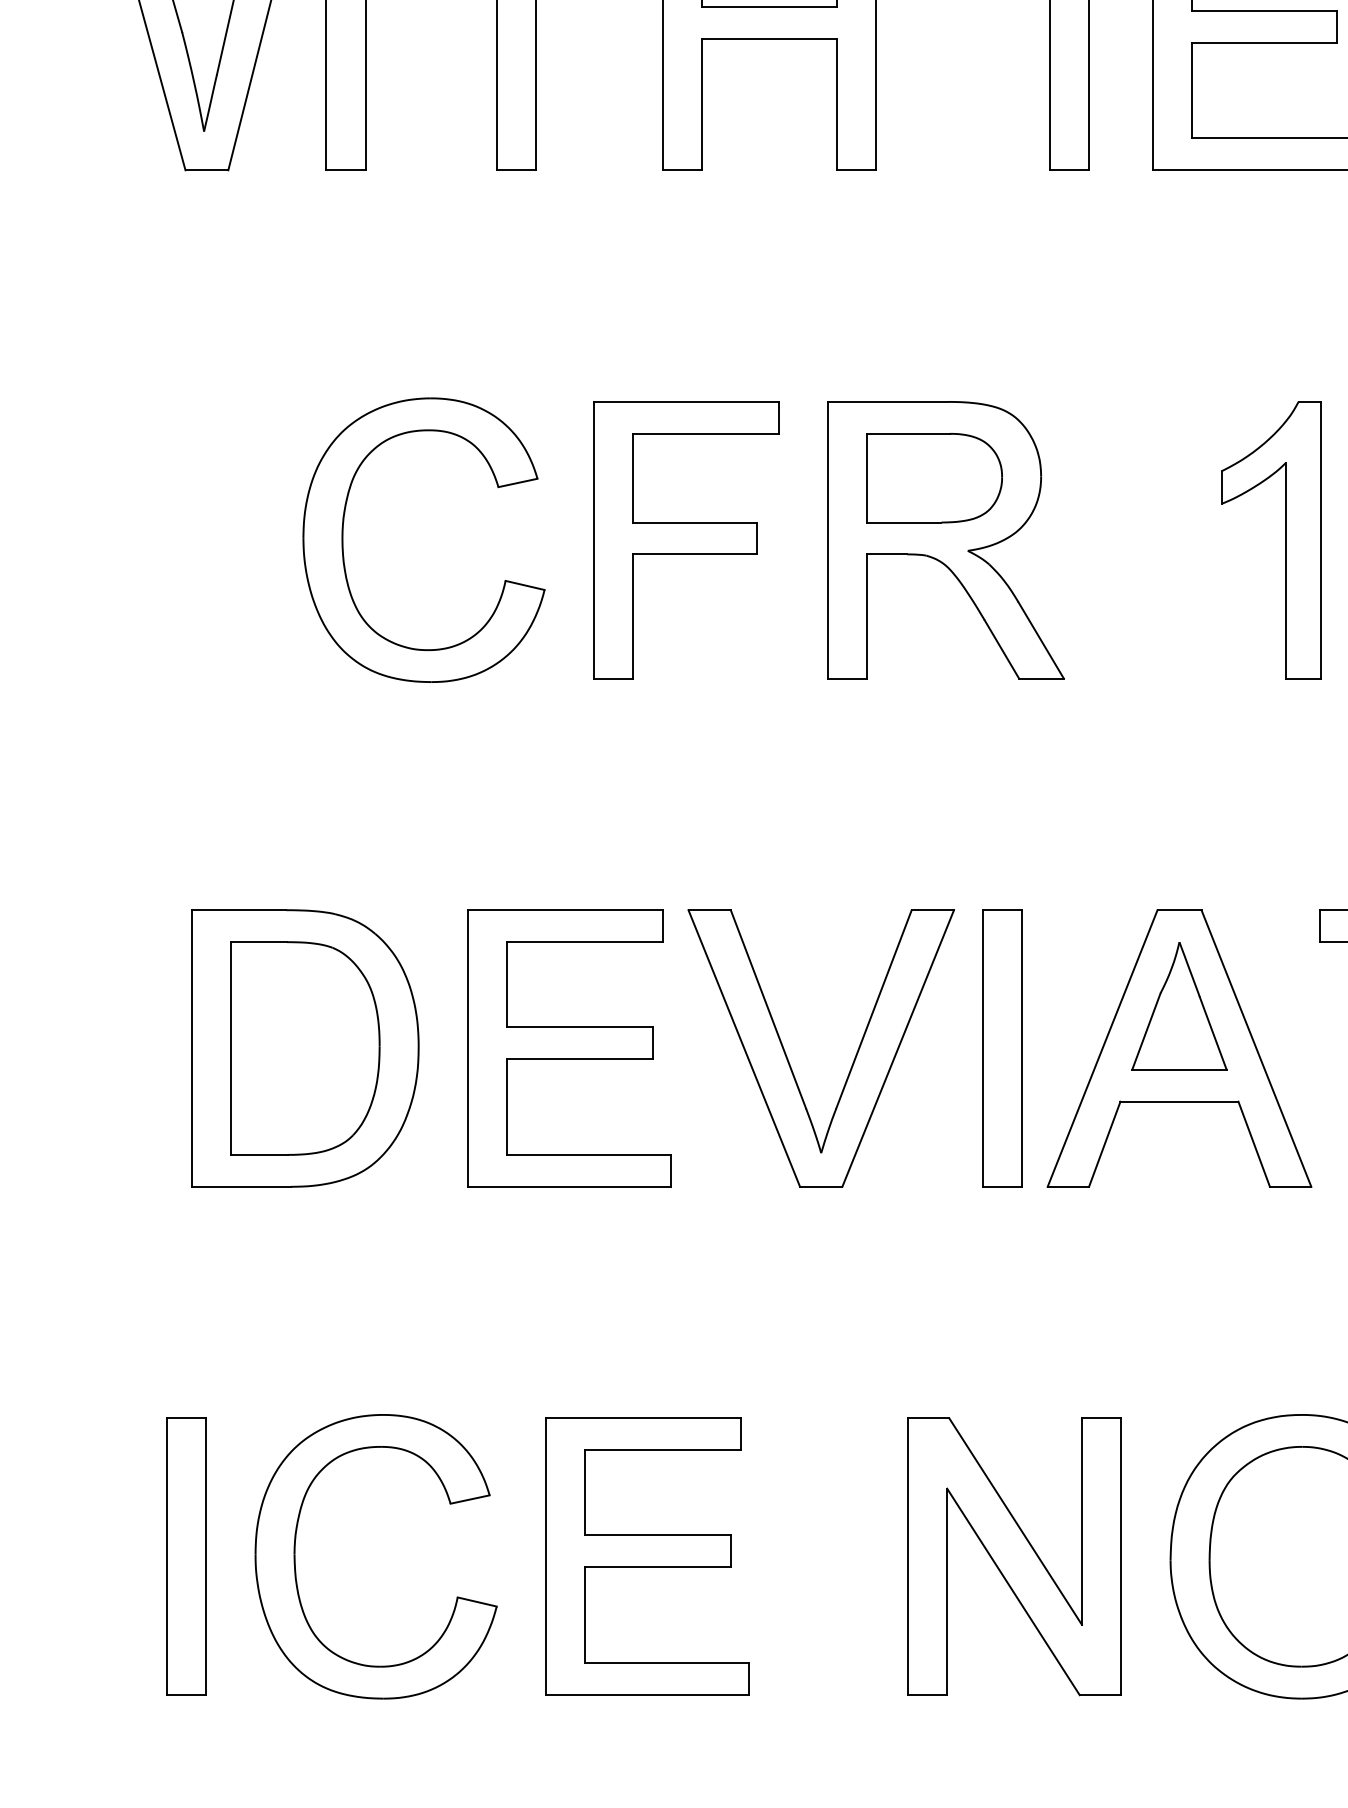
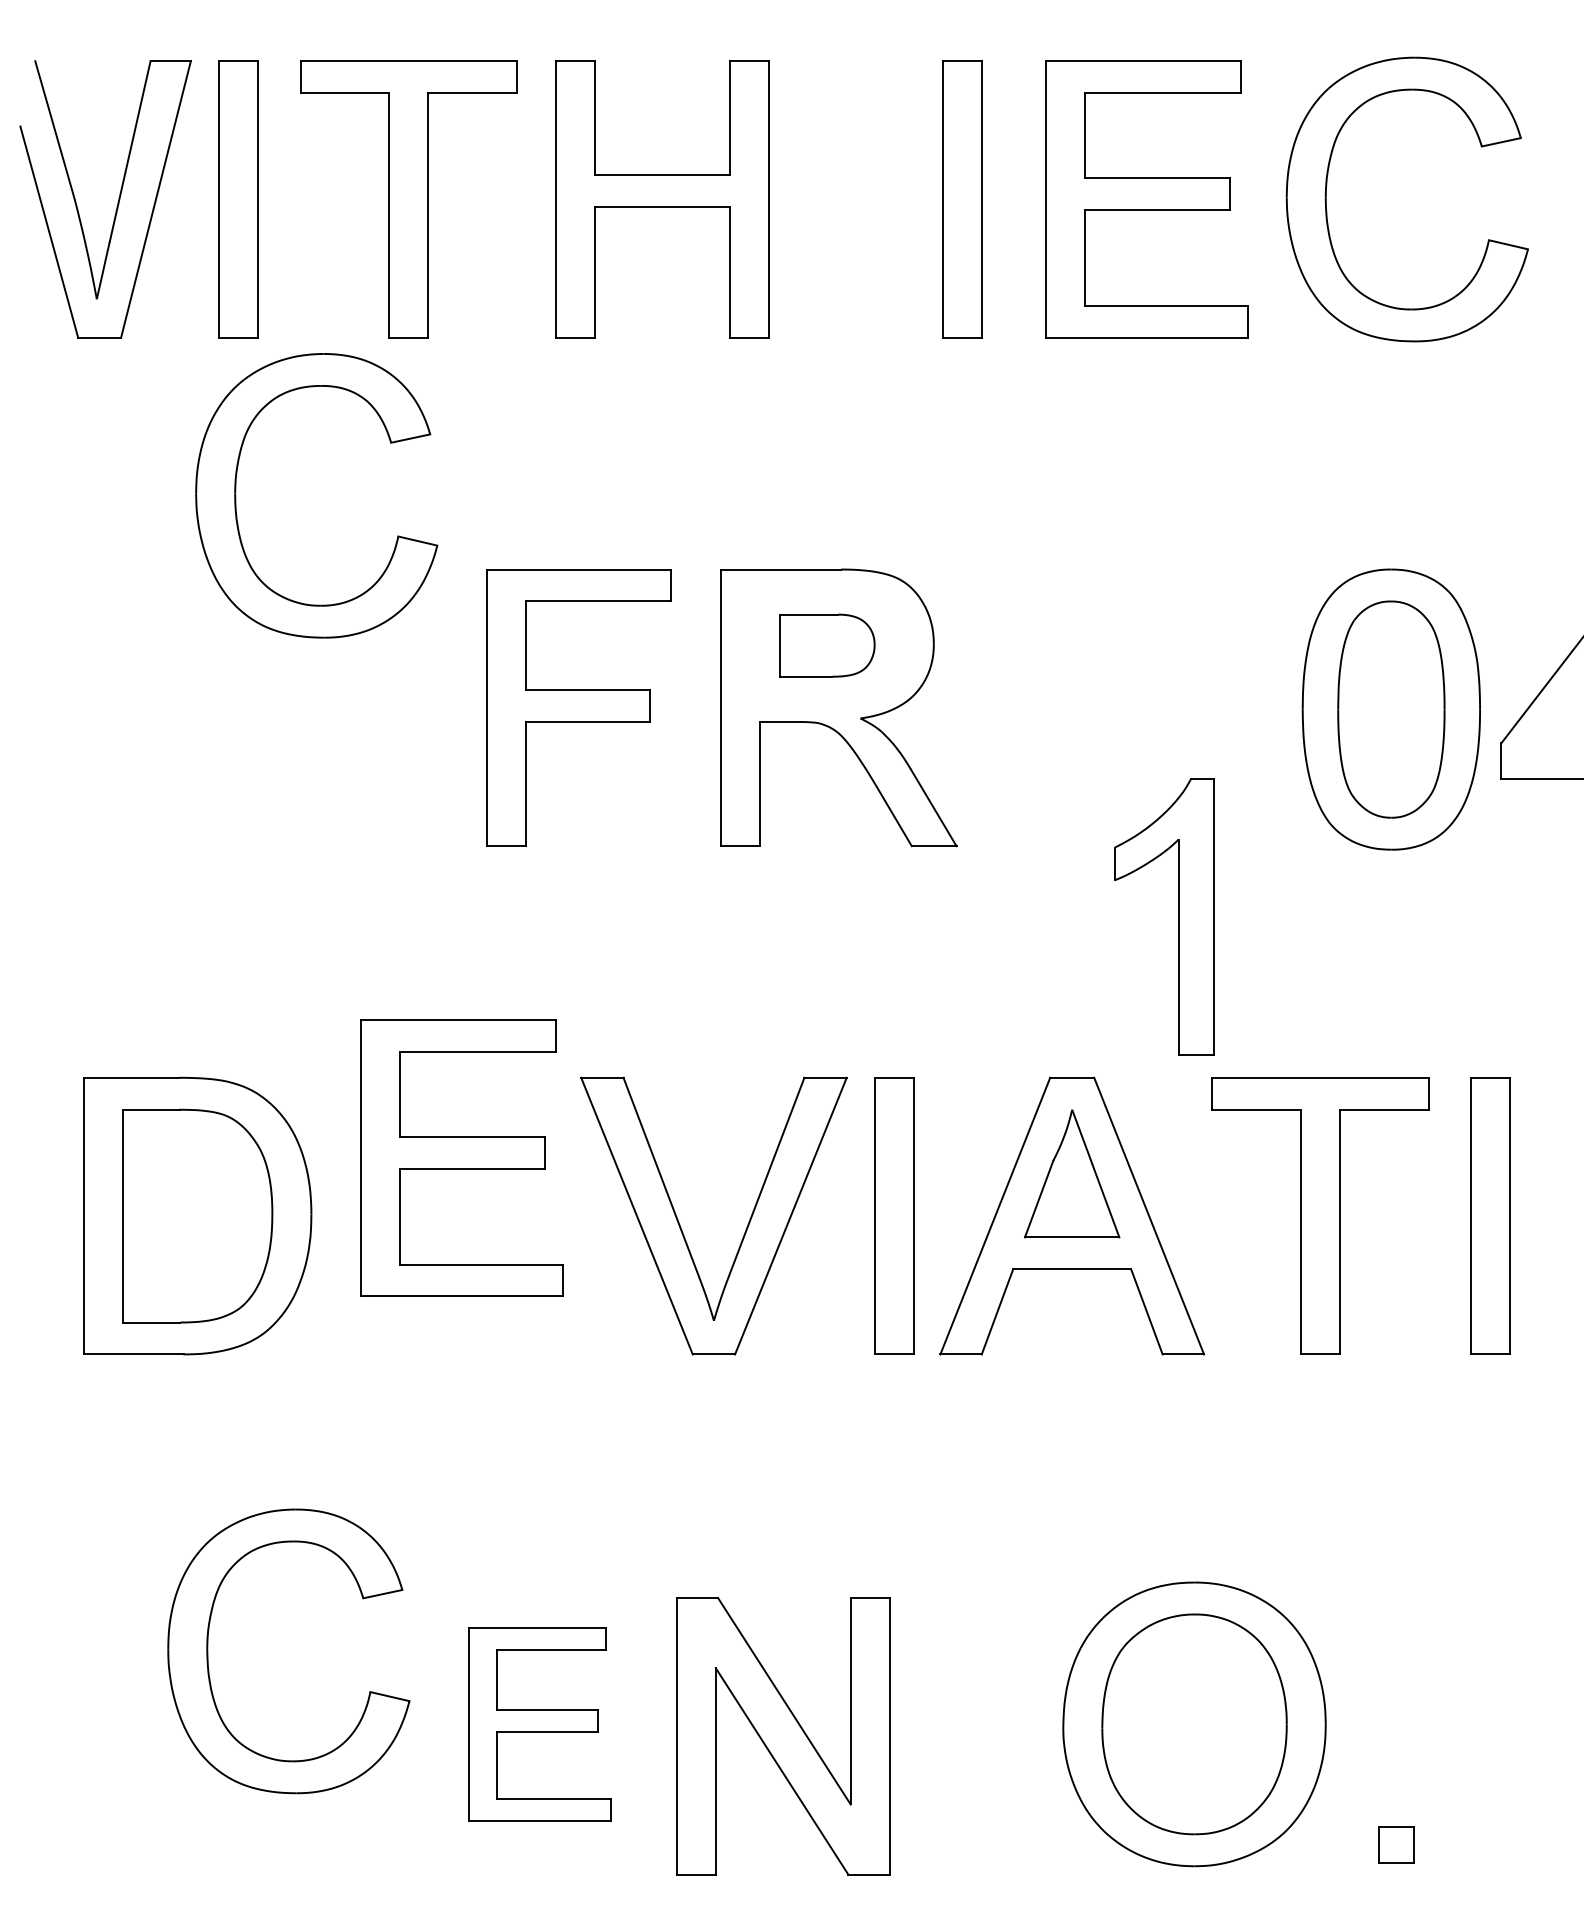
part: (934, 477) -> (827, 645), size x0.7
part: (343, 539) -> (236, 495), moved
part: (1285, 539) -> (1178, 916), moved
part: (568, 1047) -> (461, 1157), moved
part: (186, 1556) -> (79, 1724), removed
part: (295, 1556) -> (208, 1651), moved
part: (646, 1556) -> (539, 1724), size x0.7
part: (1014, 1556) -> (783, 1736), moved

